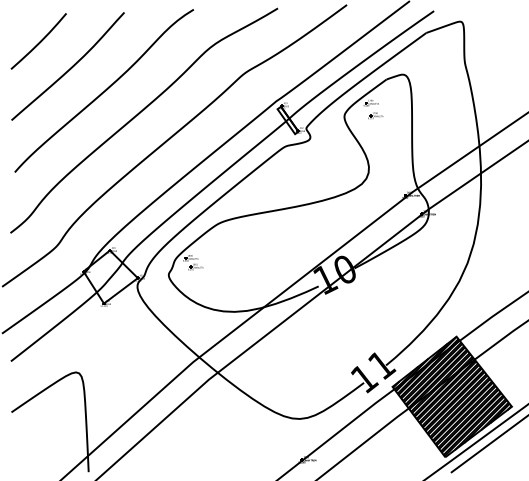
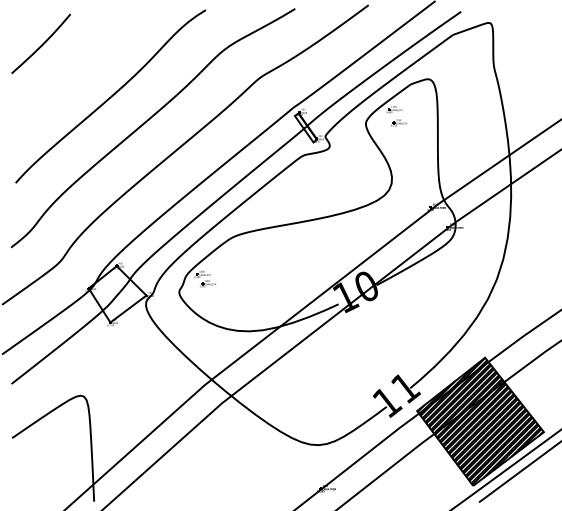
curve: (69, 68) -> (73, 72), removed

